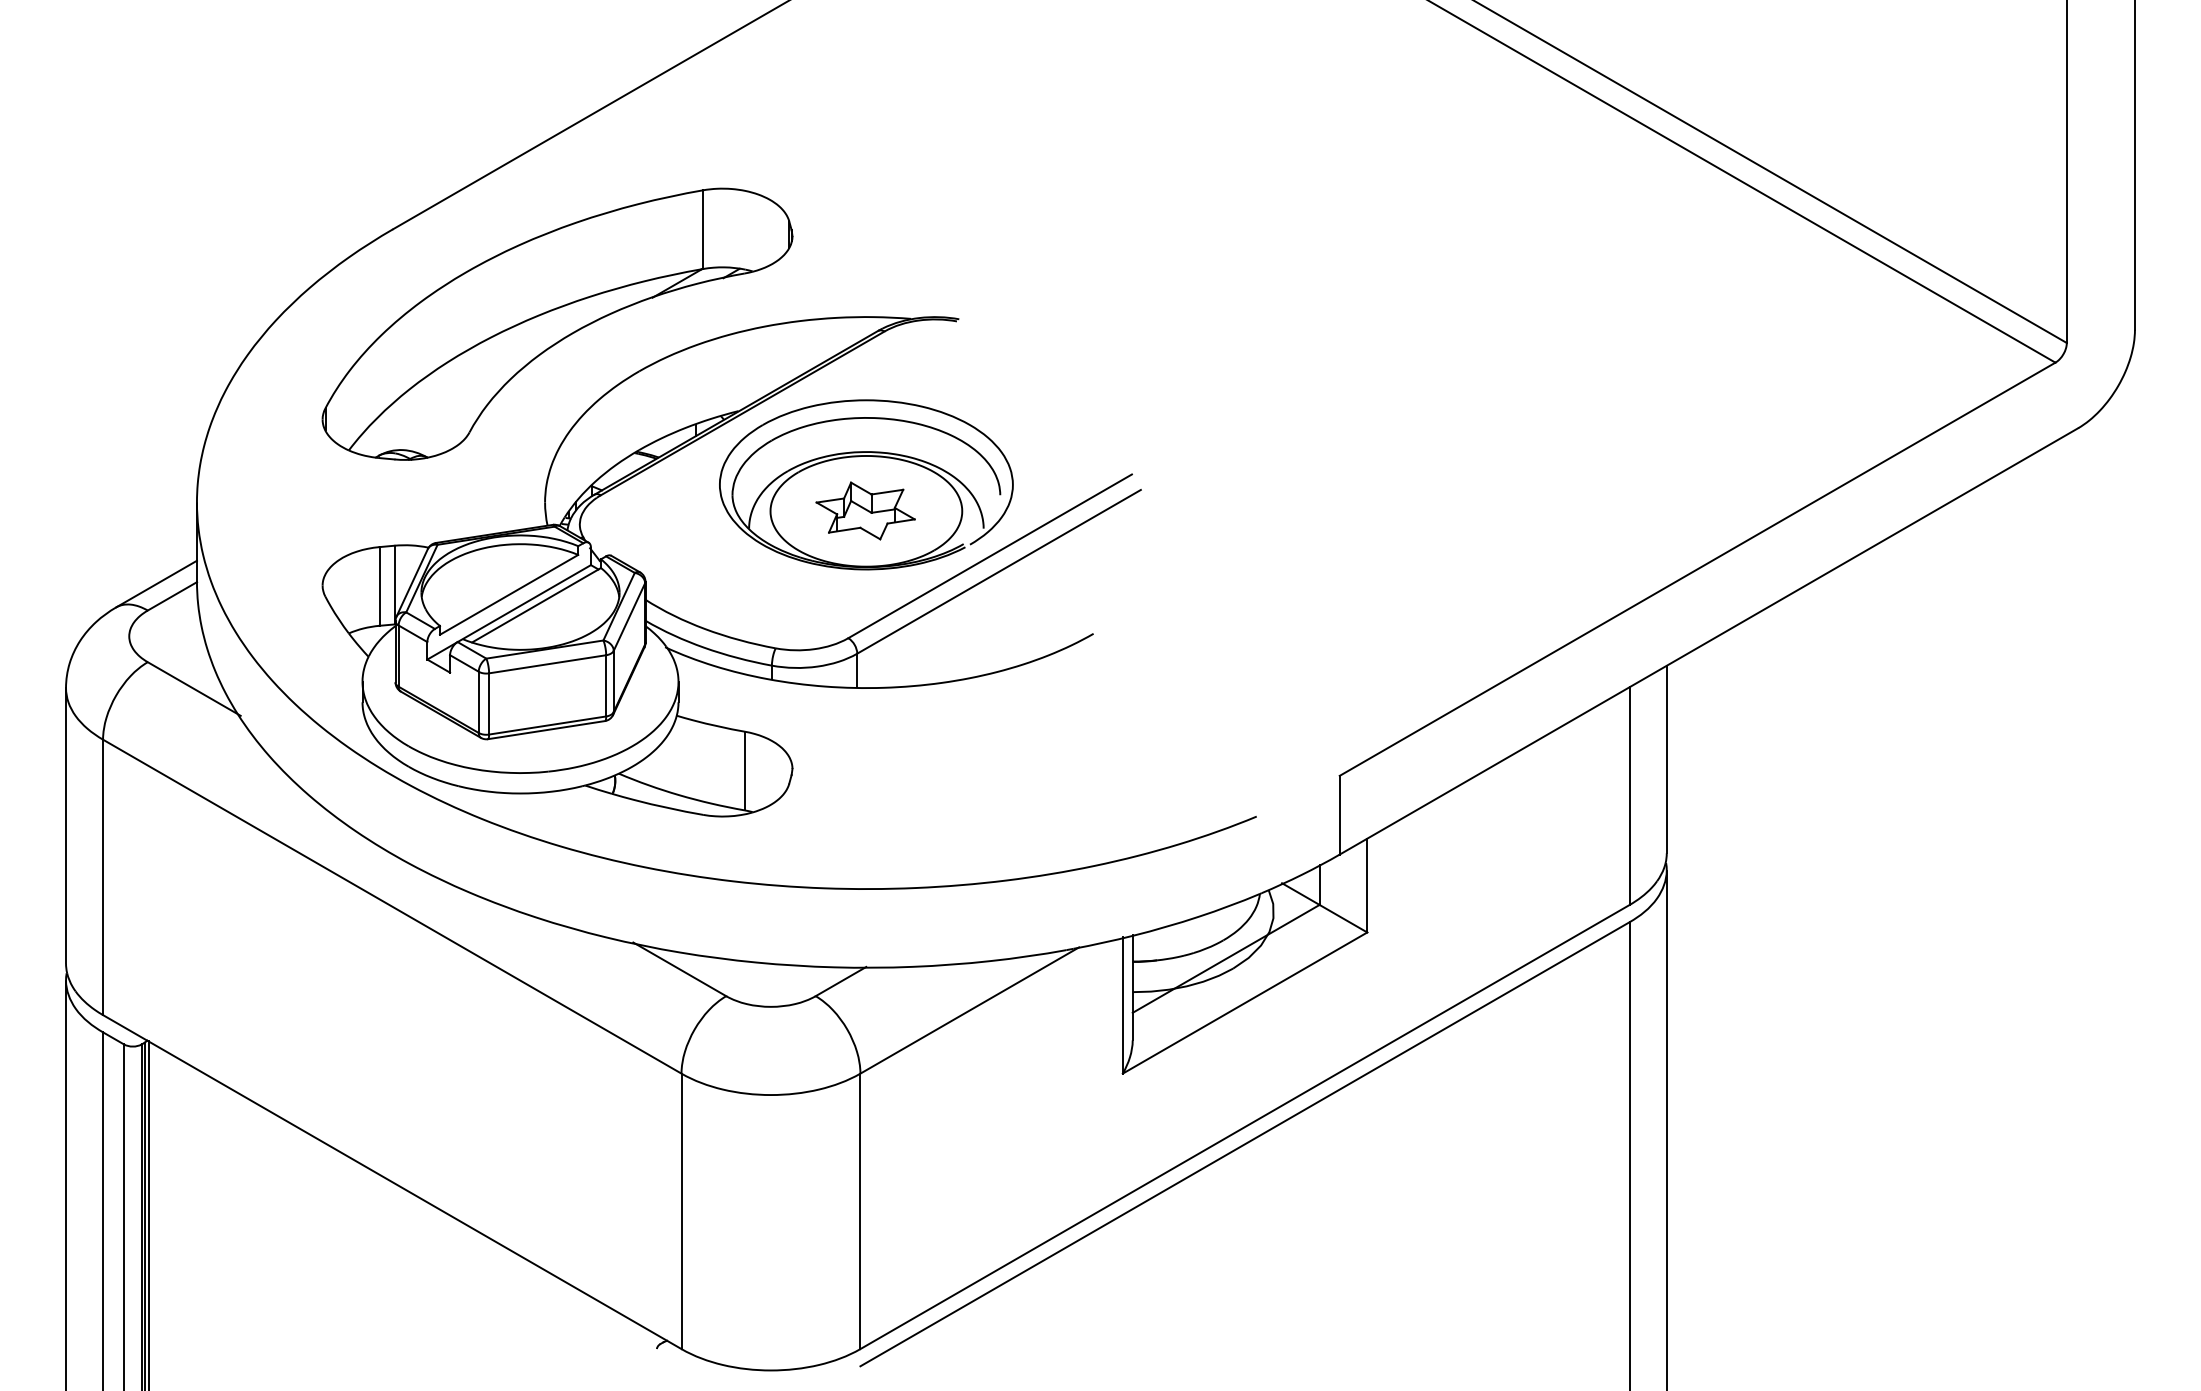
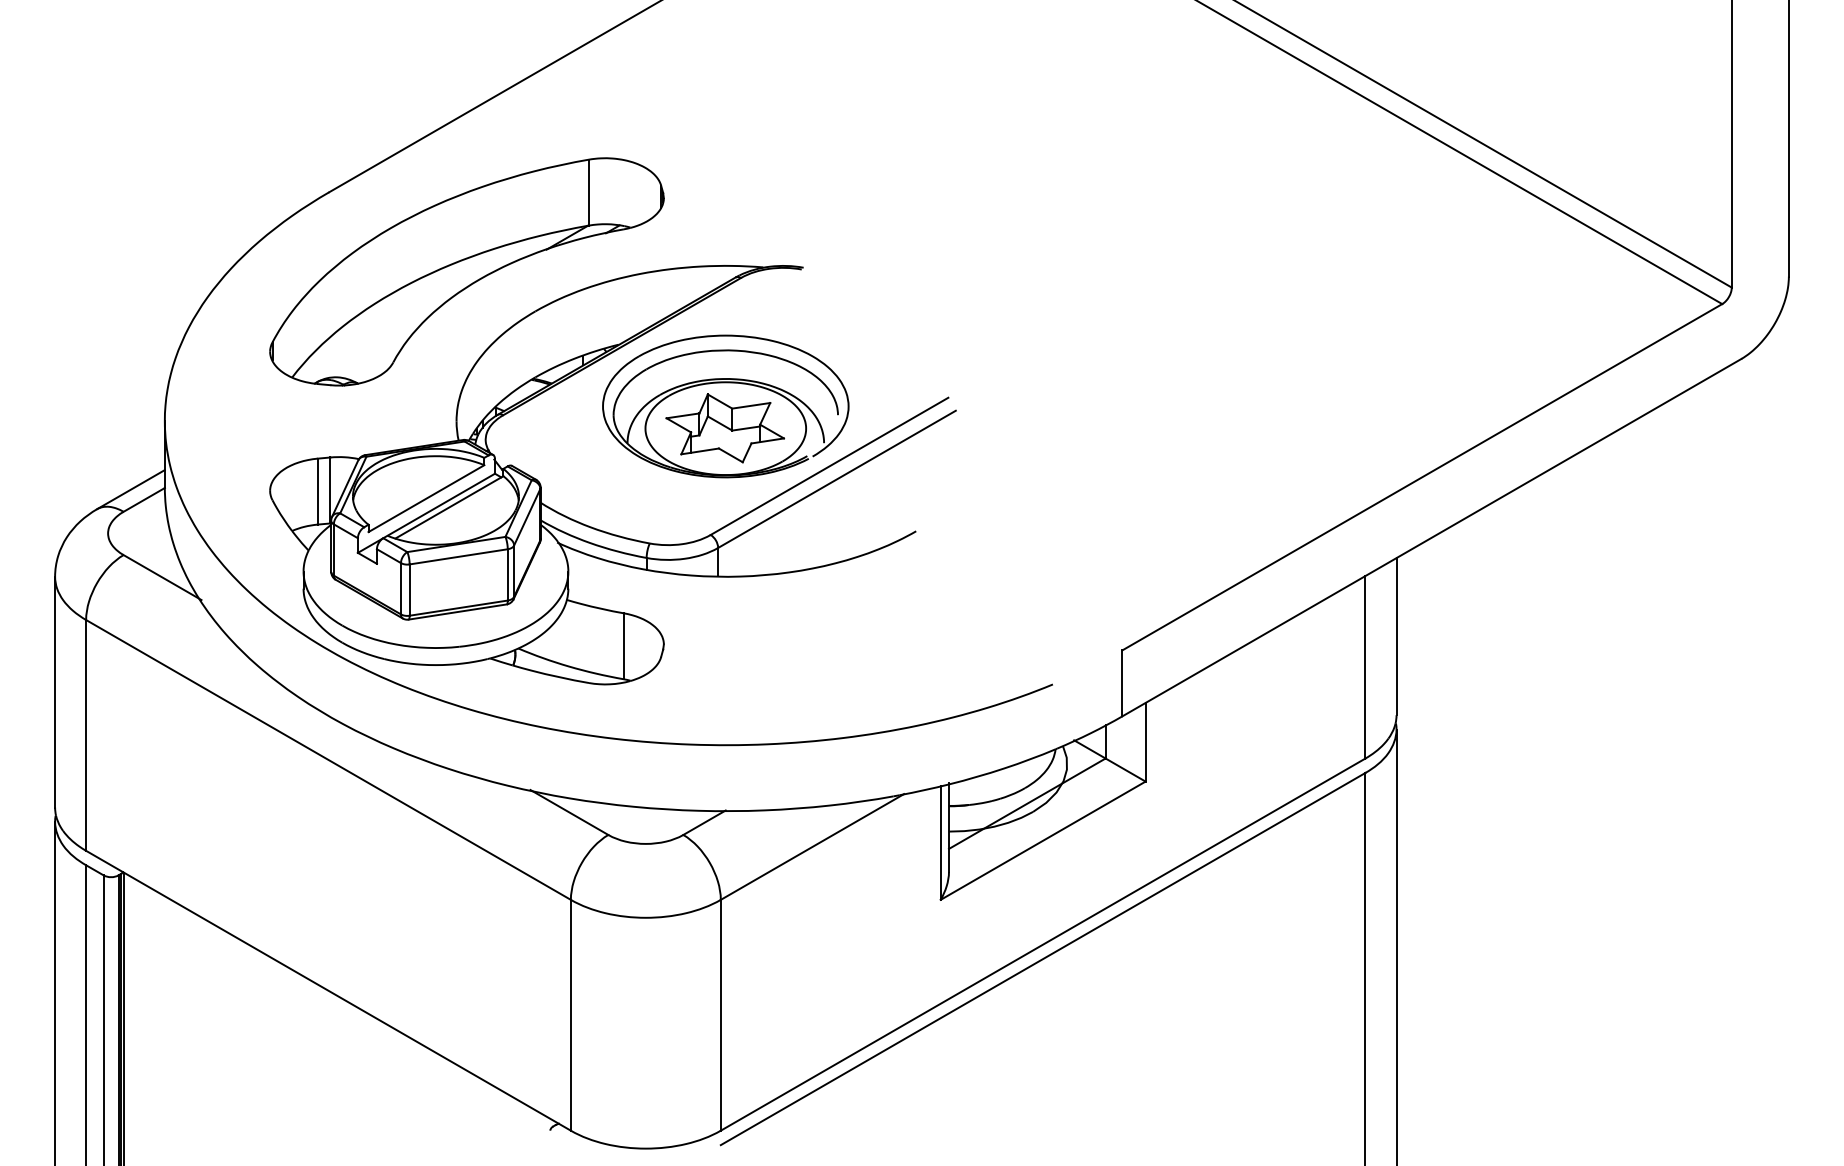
part: (865, 510) -> (725, 427), size x1.43

